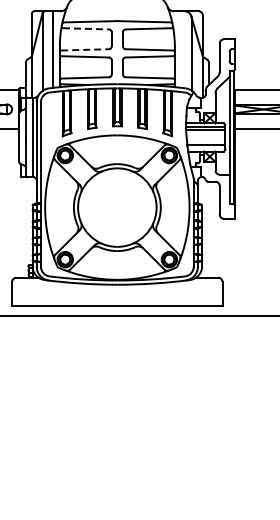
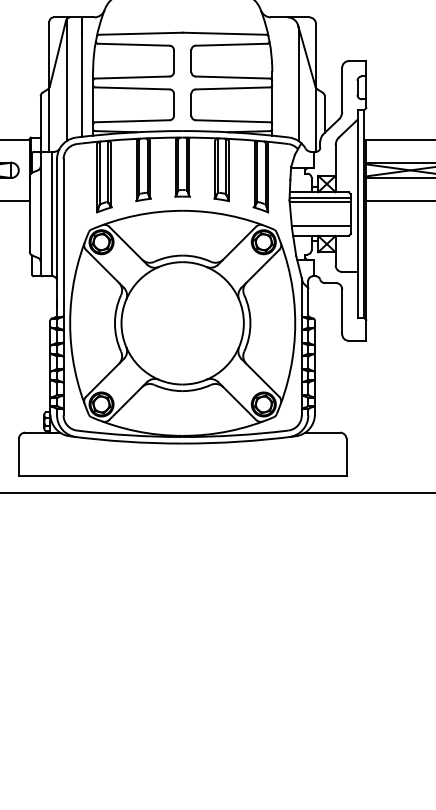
line: (86, 28) -> (134, 44), dashed -> solid
line: (85, 49) -> (133, 76), dashed -> solid

